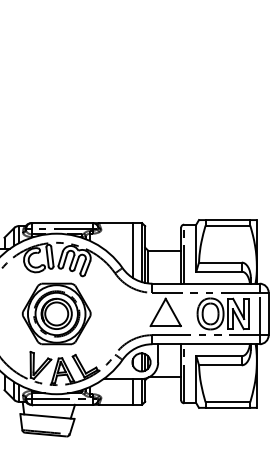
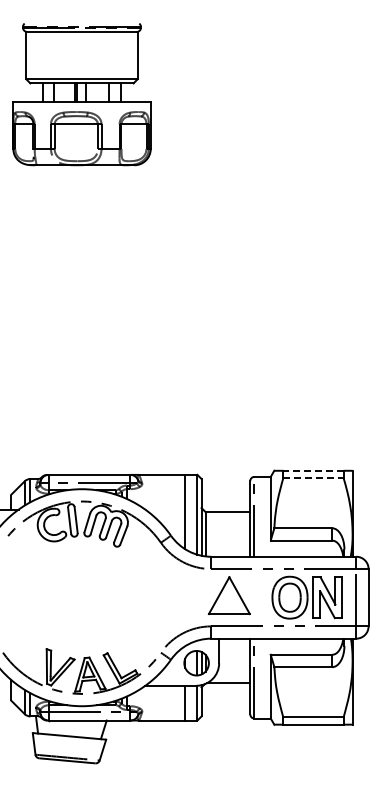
line: (227, 219) -> (312, 470), solid -> dashed
line: (227, 225) -> (313, 478), solid -> dashed
part: (56, 313) -> (81, 597), removed

